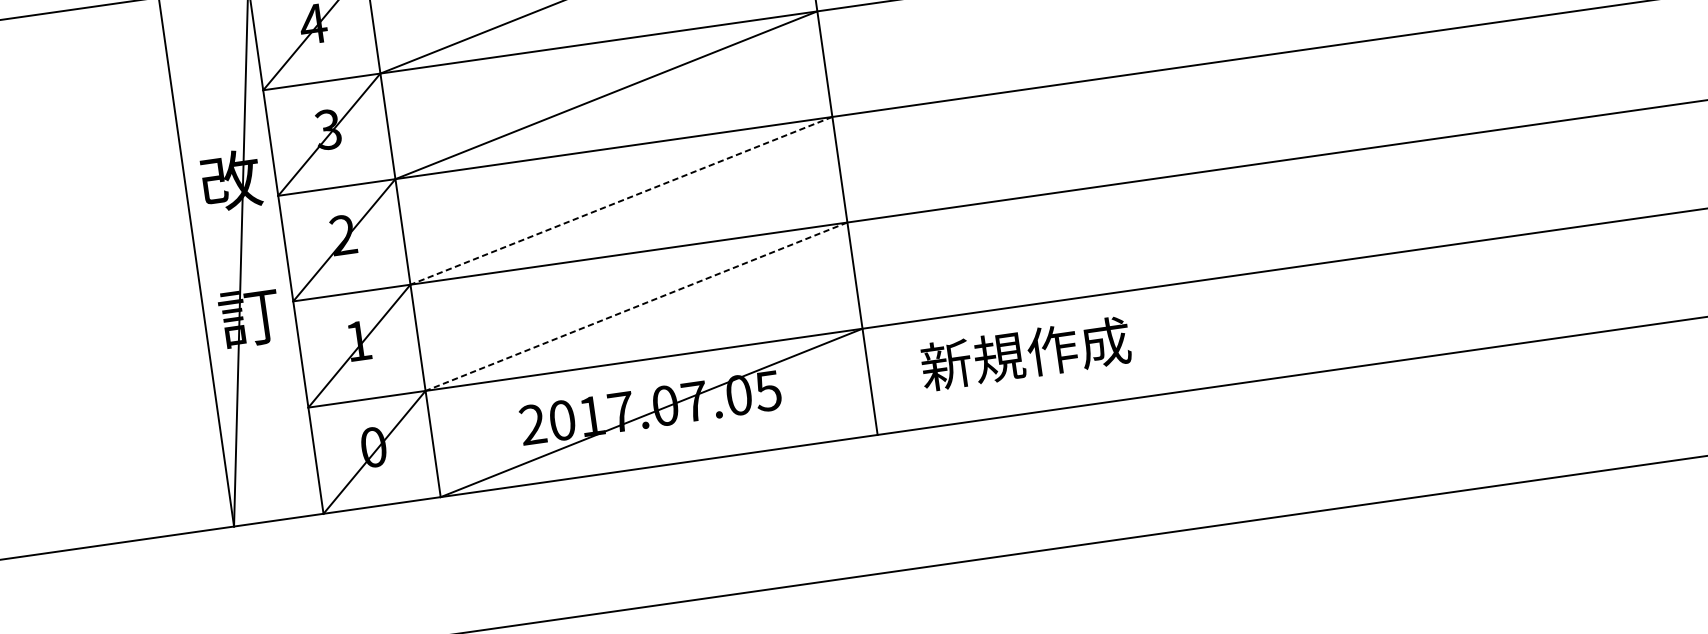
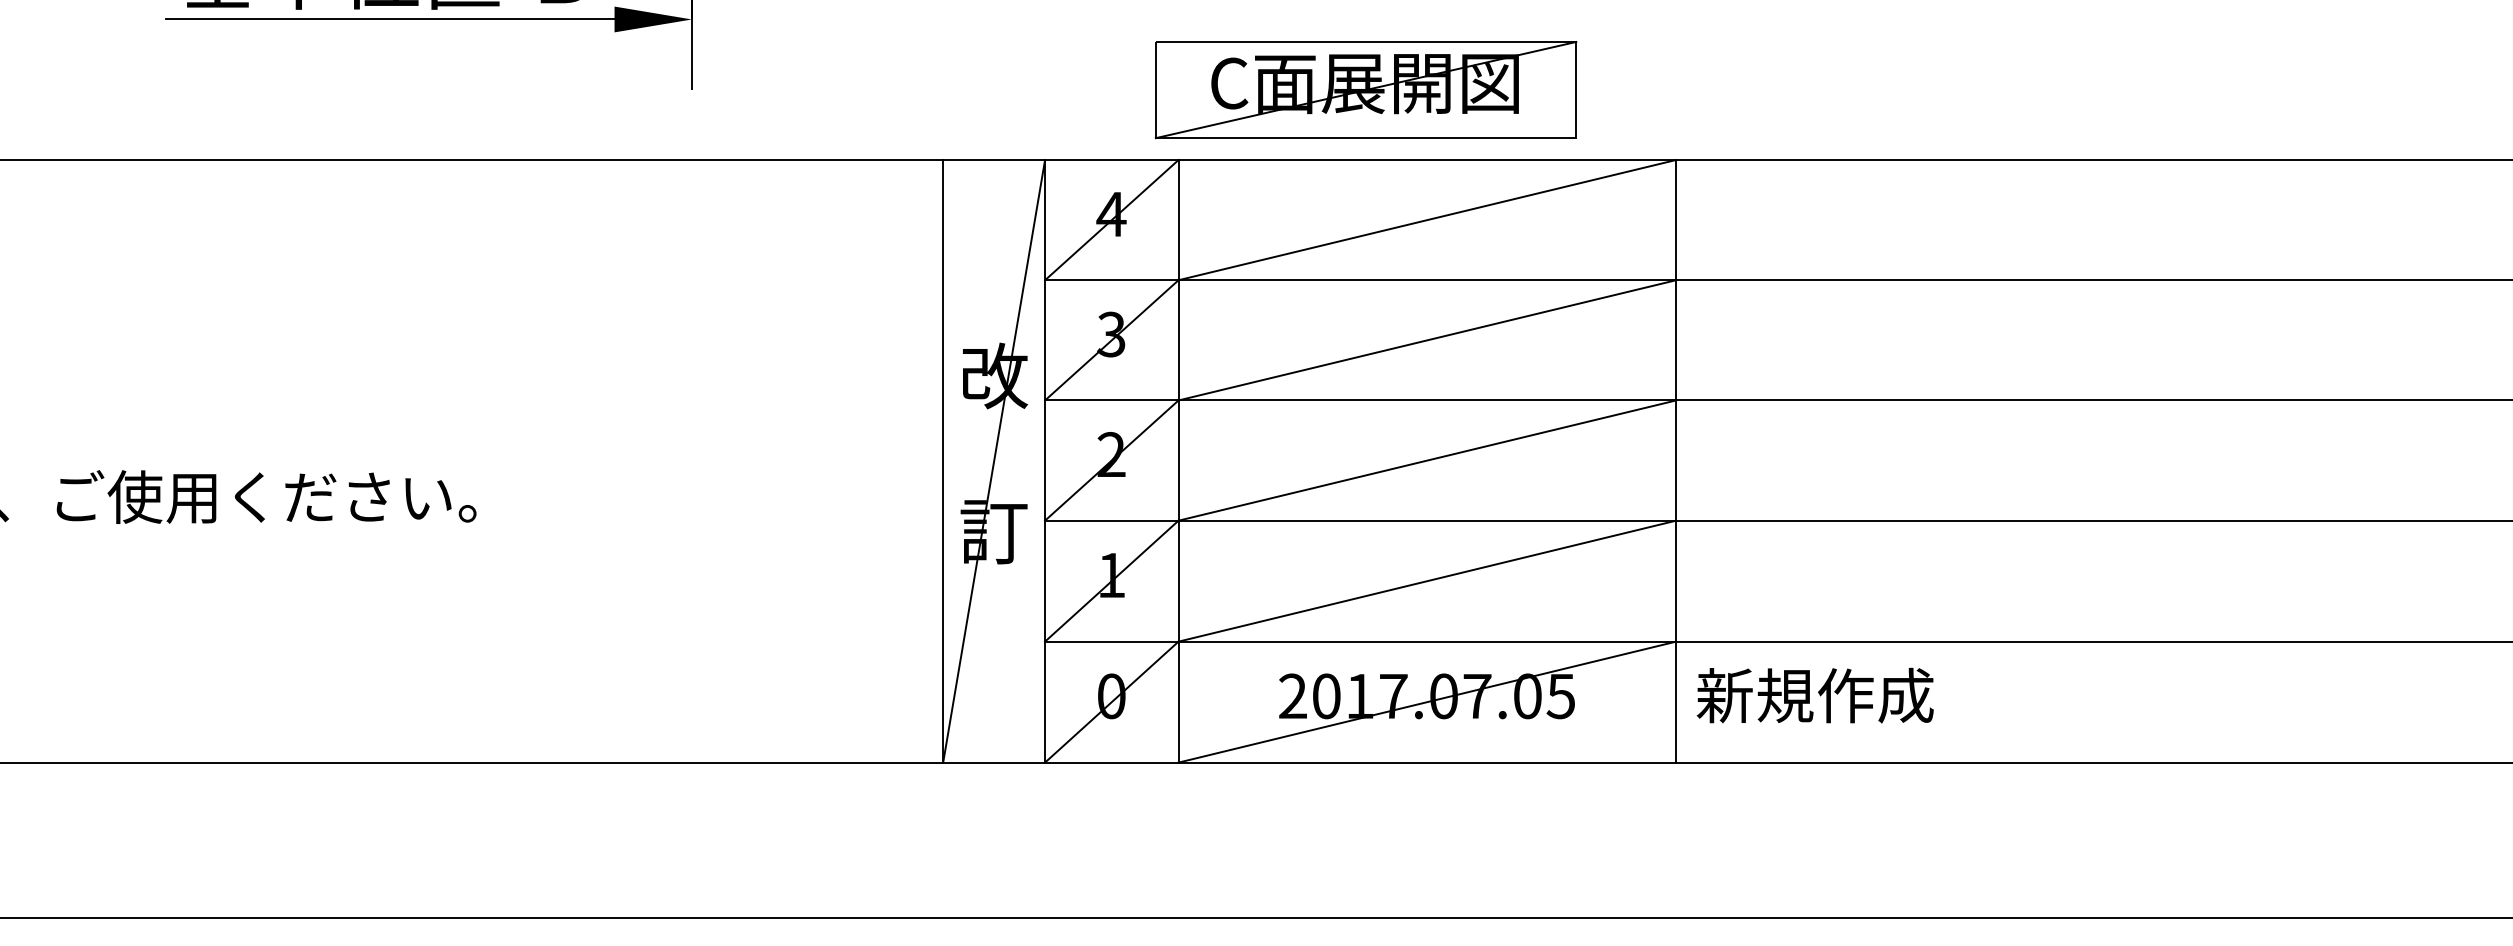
line: (621, 200) -> (1427, 460), dashed -> solid
line: (635, 307) -> (1426, 581), dashed -> solid
text: (1024, 353) -> (1814, 695), moved

